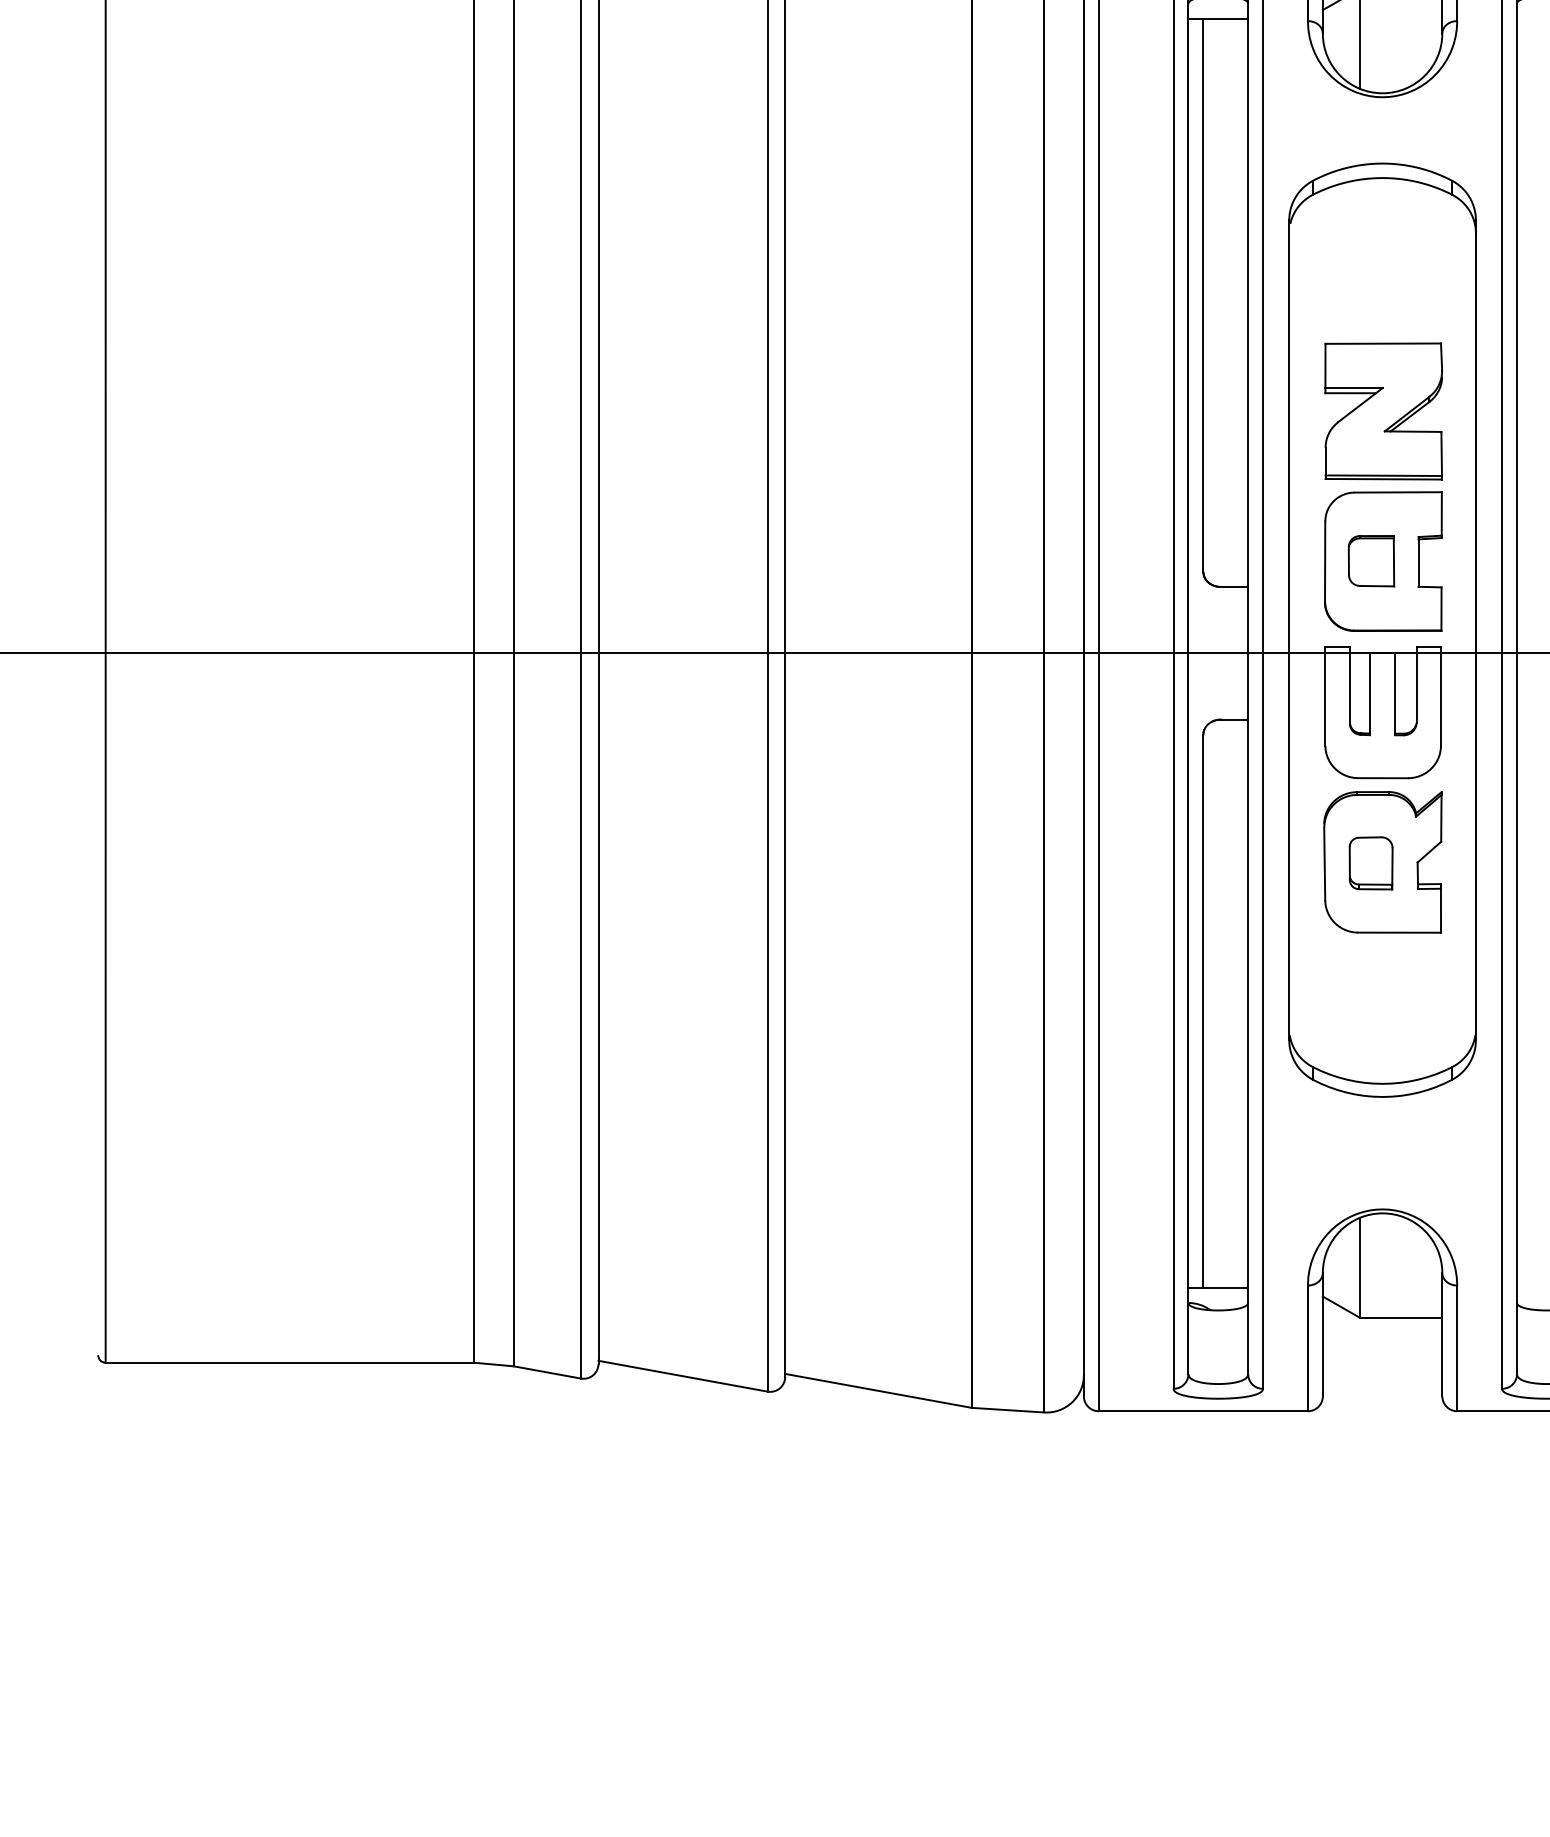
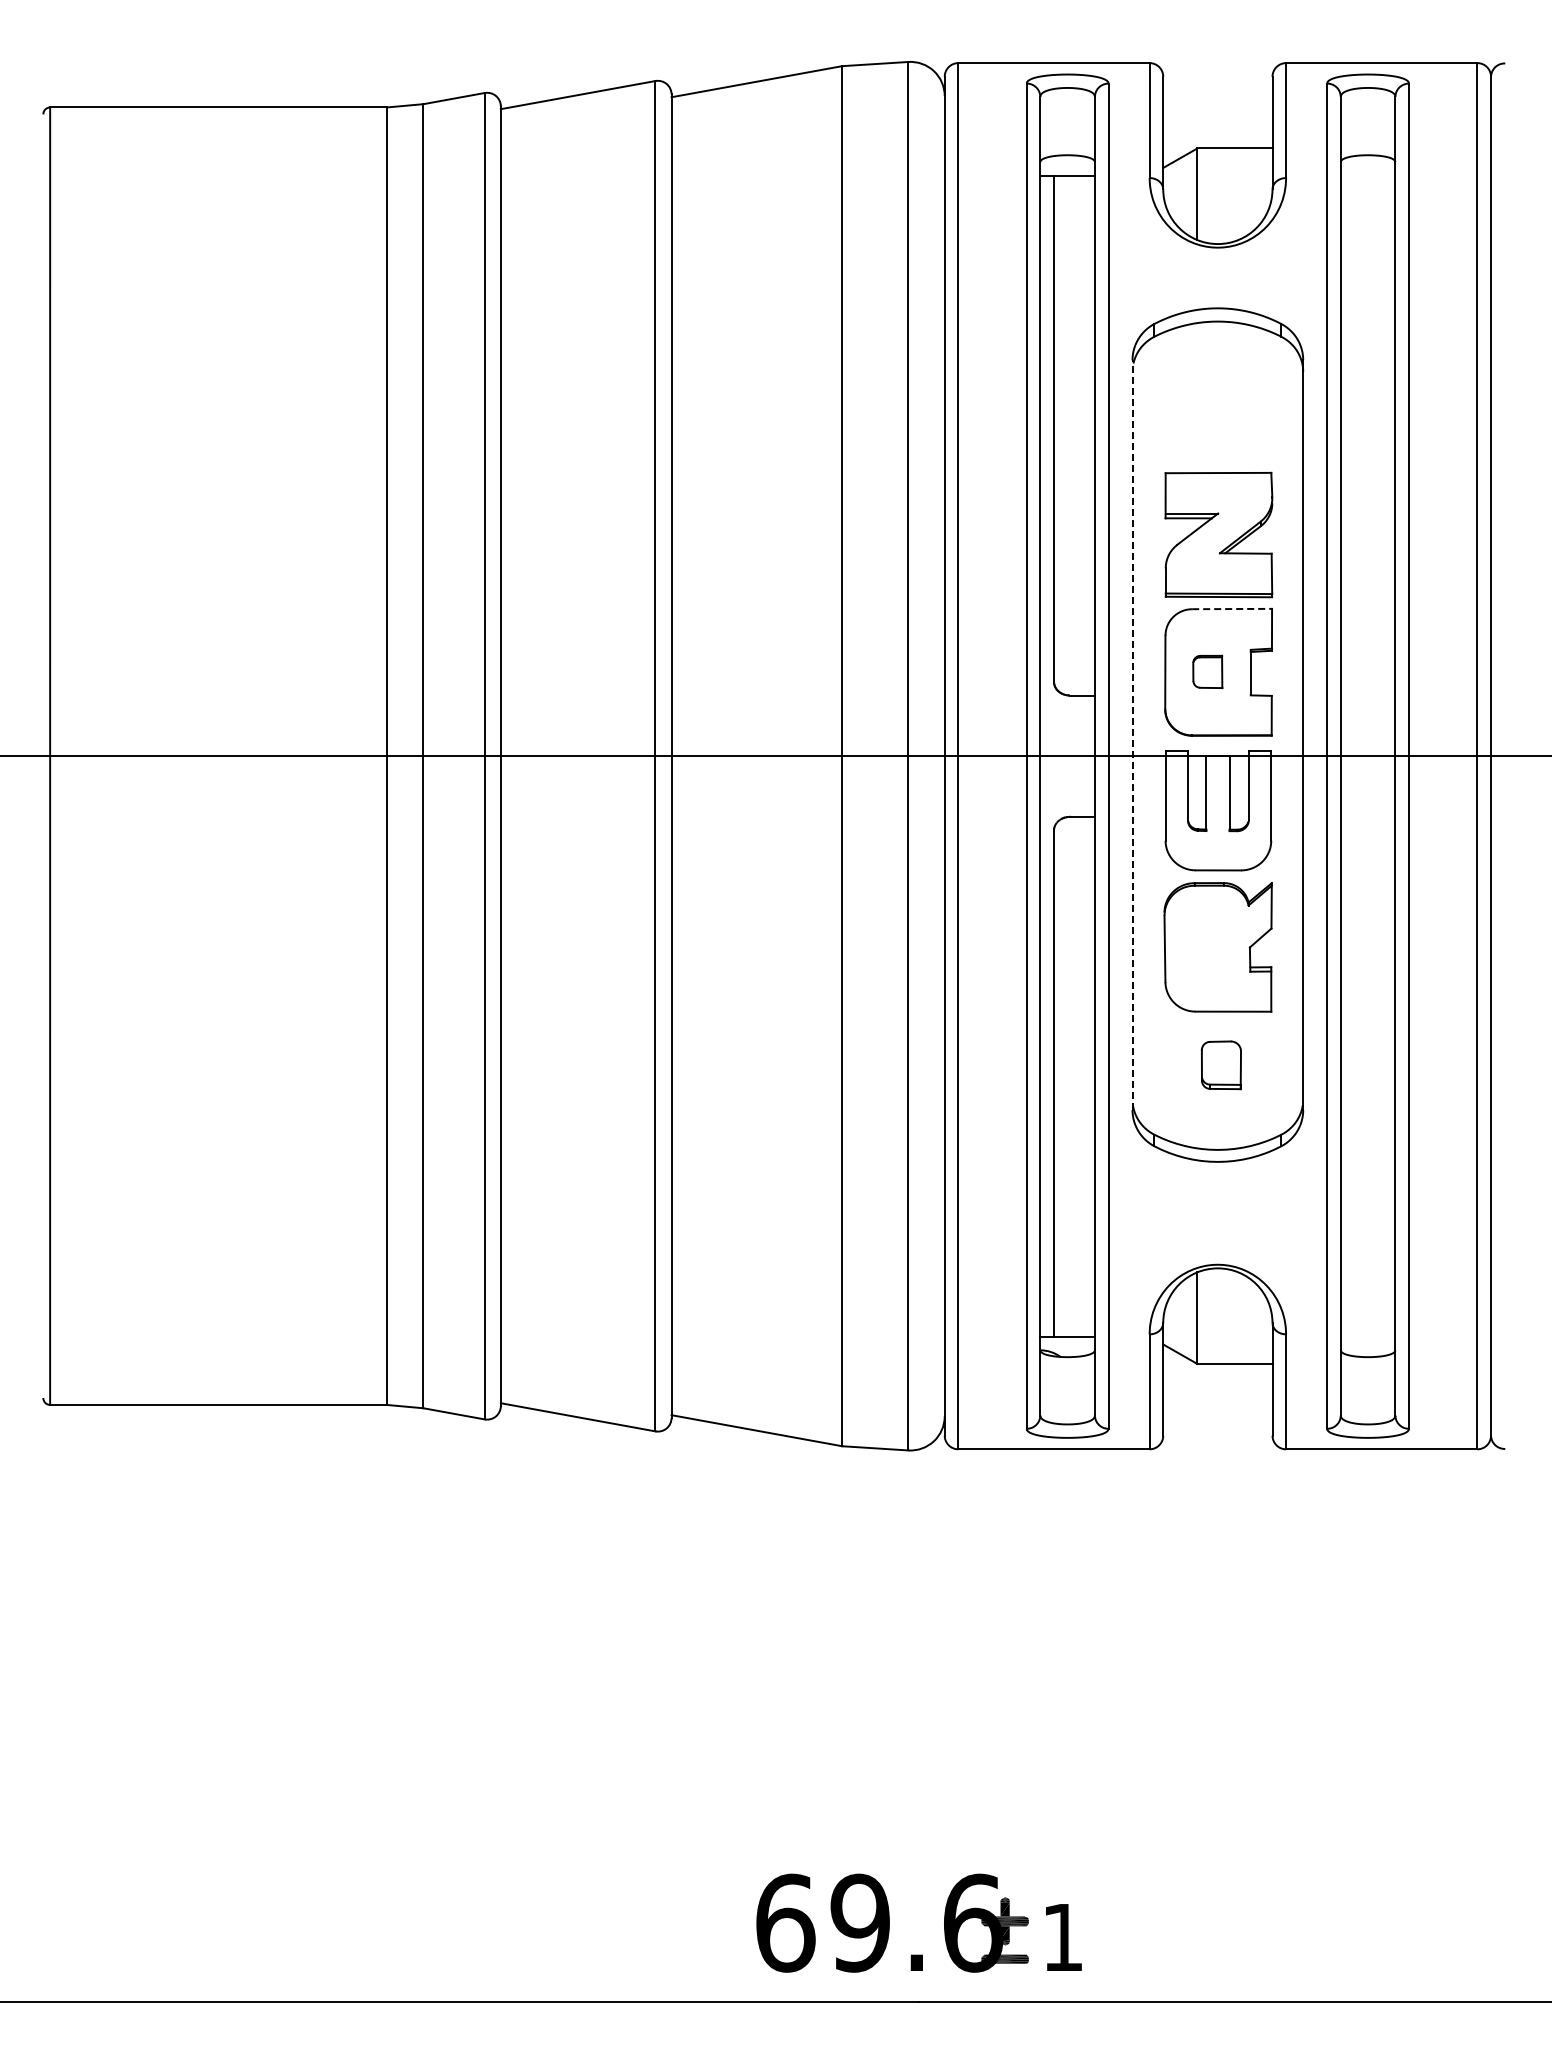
line: (1398, 492) -> (1232, 609), solid -> dashed
part: (1371, 560) -> (1207, 671), size x0.7
line: (1289, 630) -> (1132, 735), solid -> dashed
part: (1371, 863) -> (1221, 1065), moved

